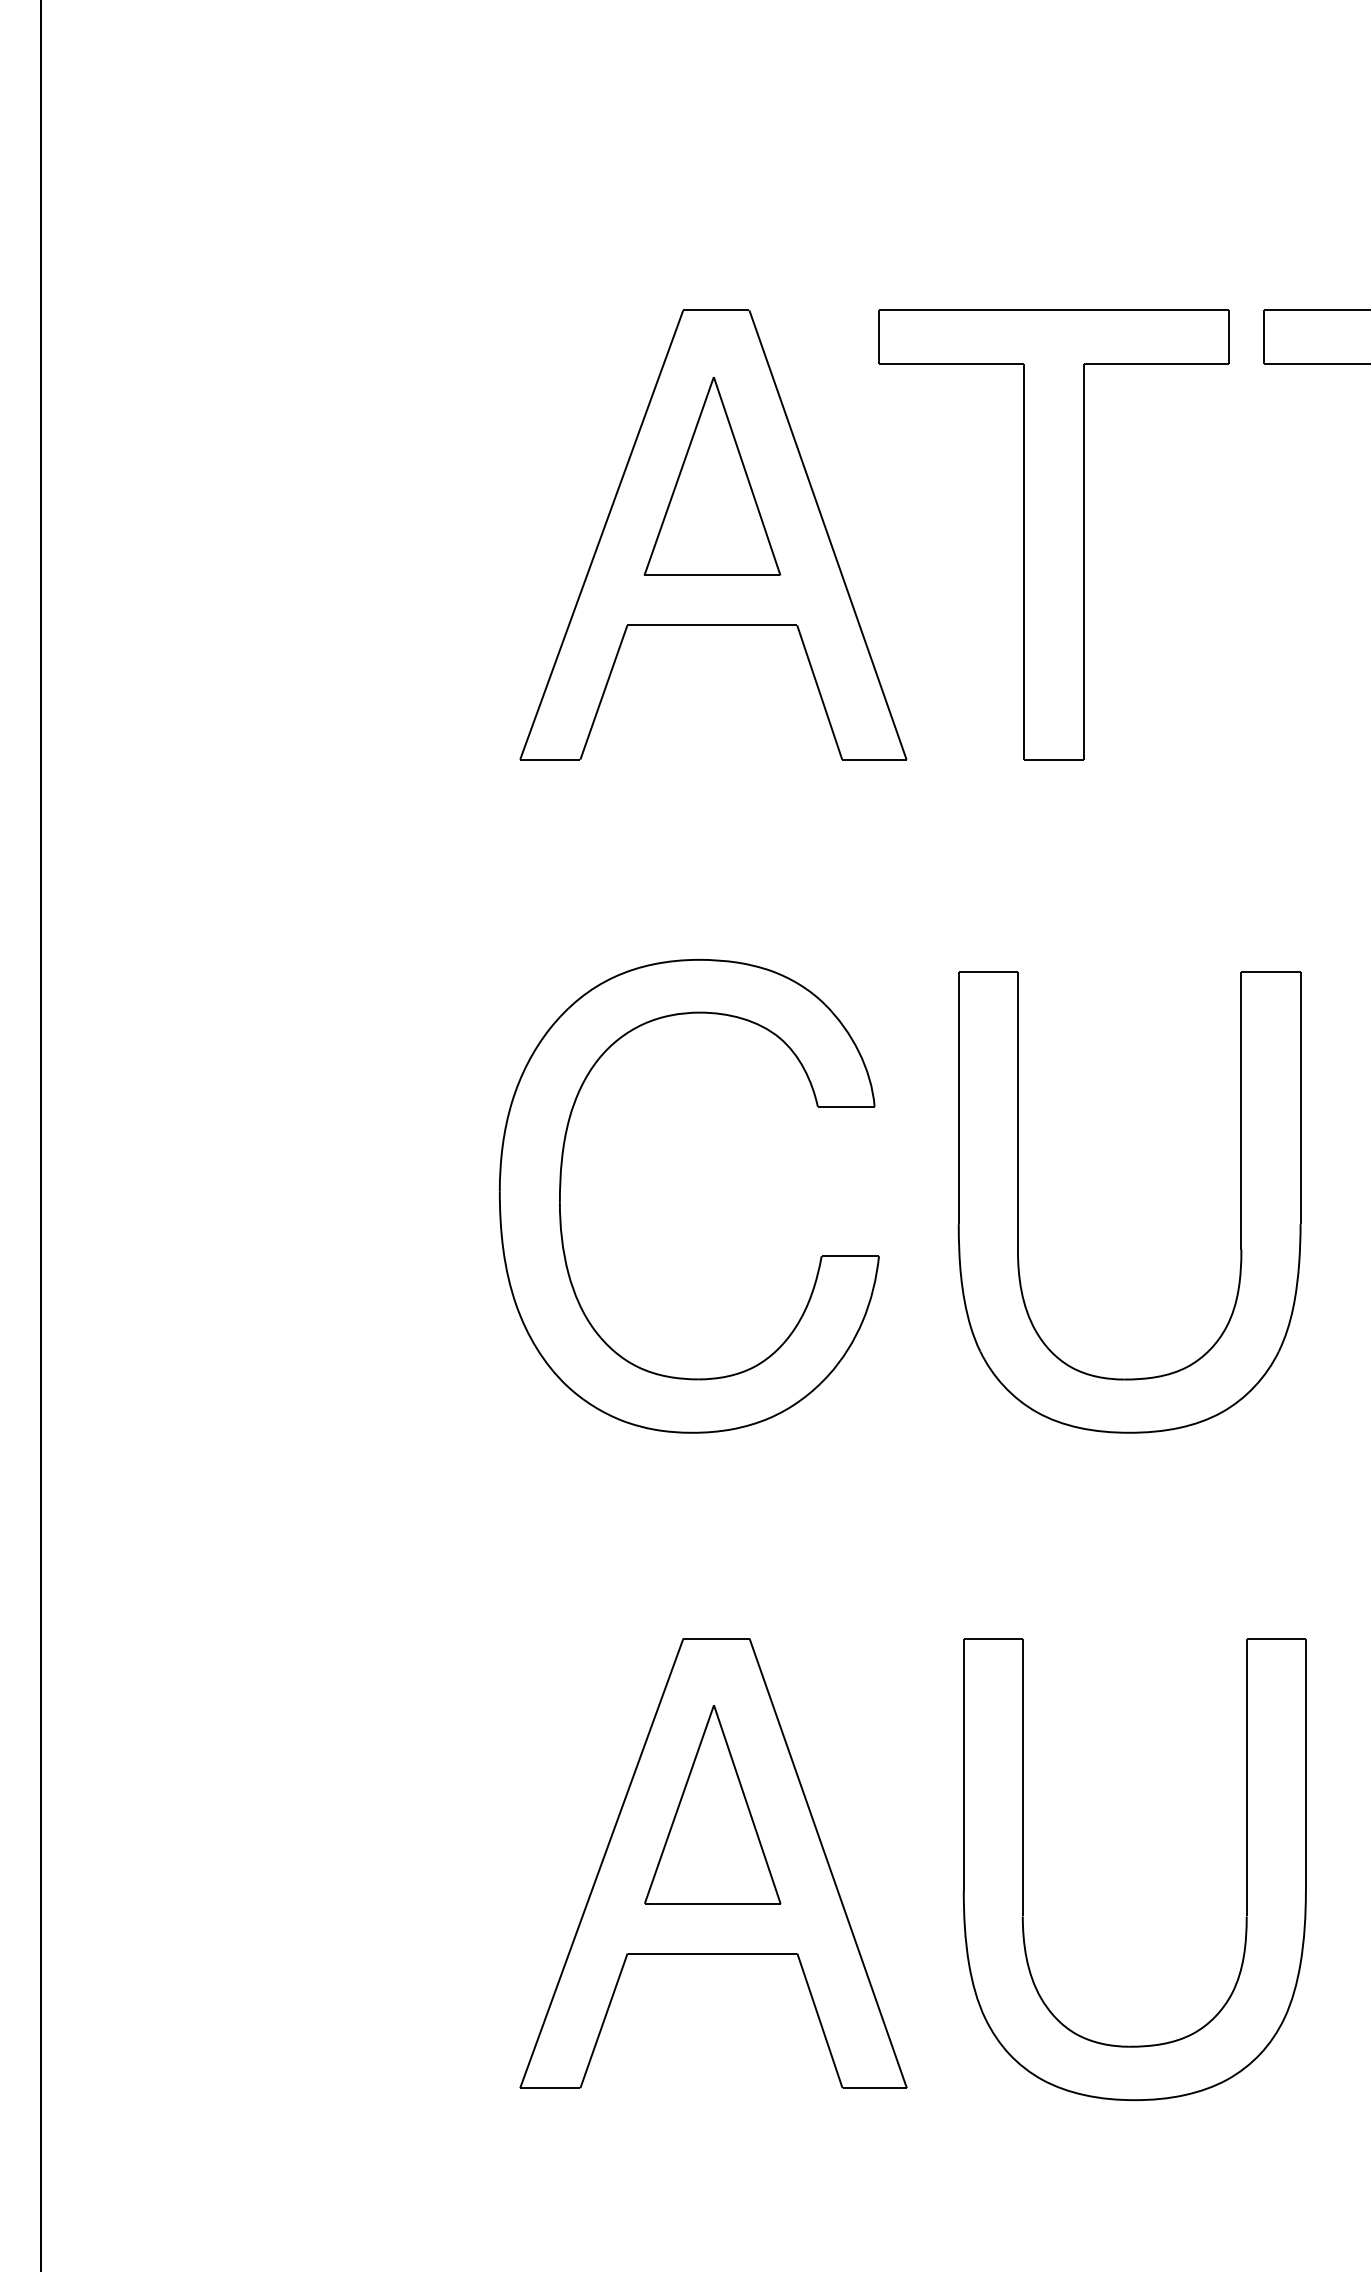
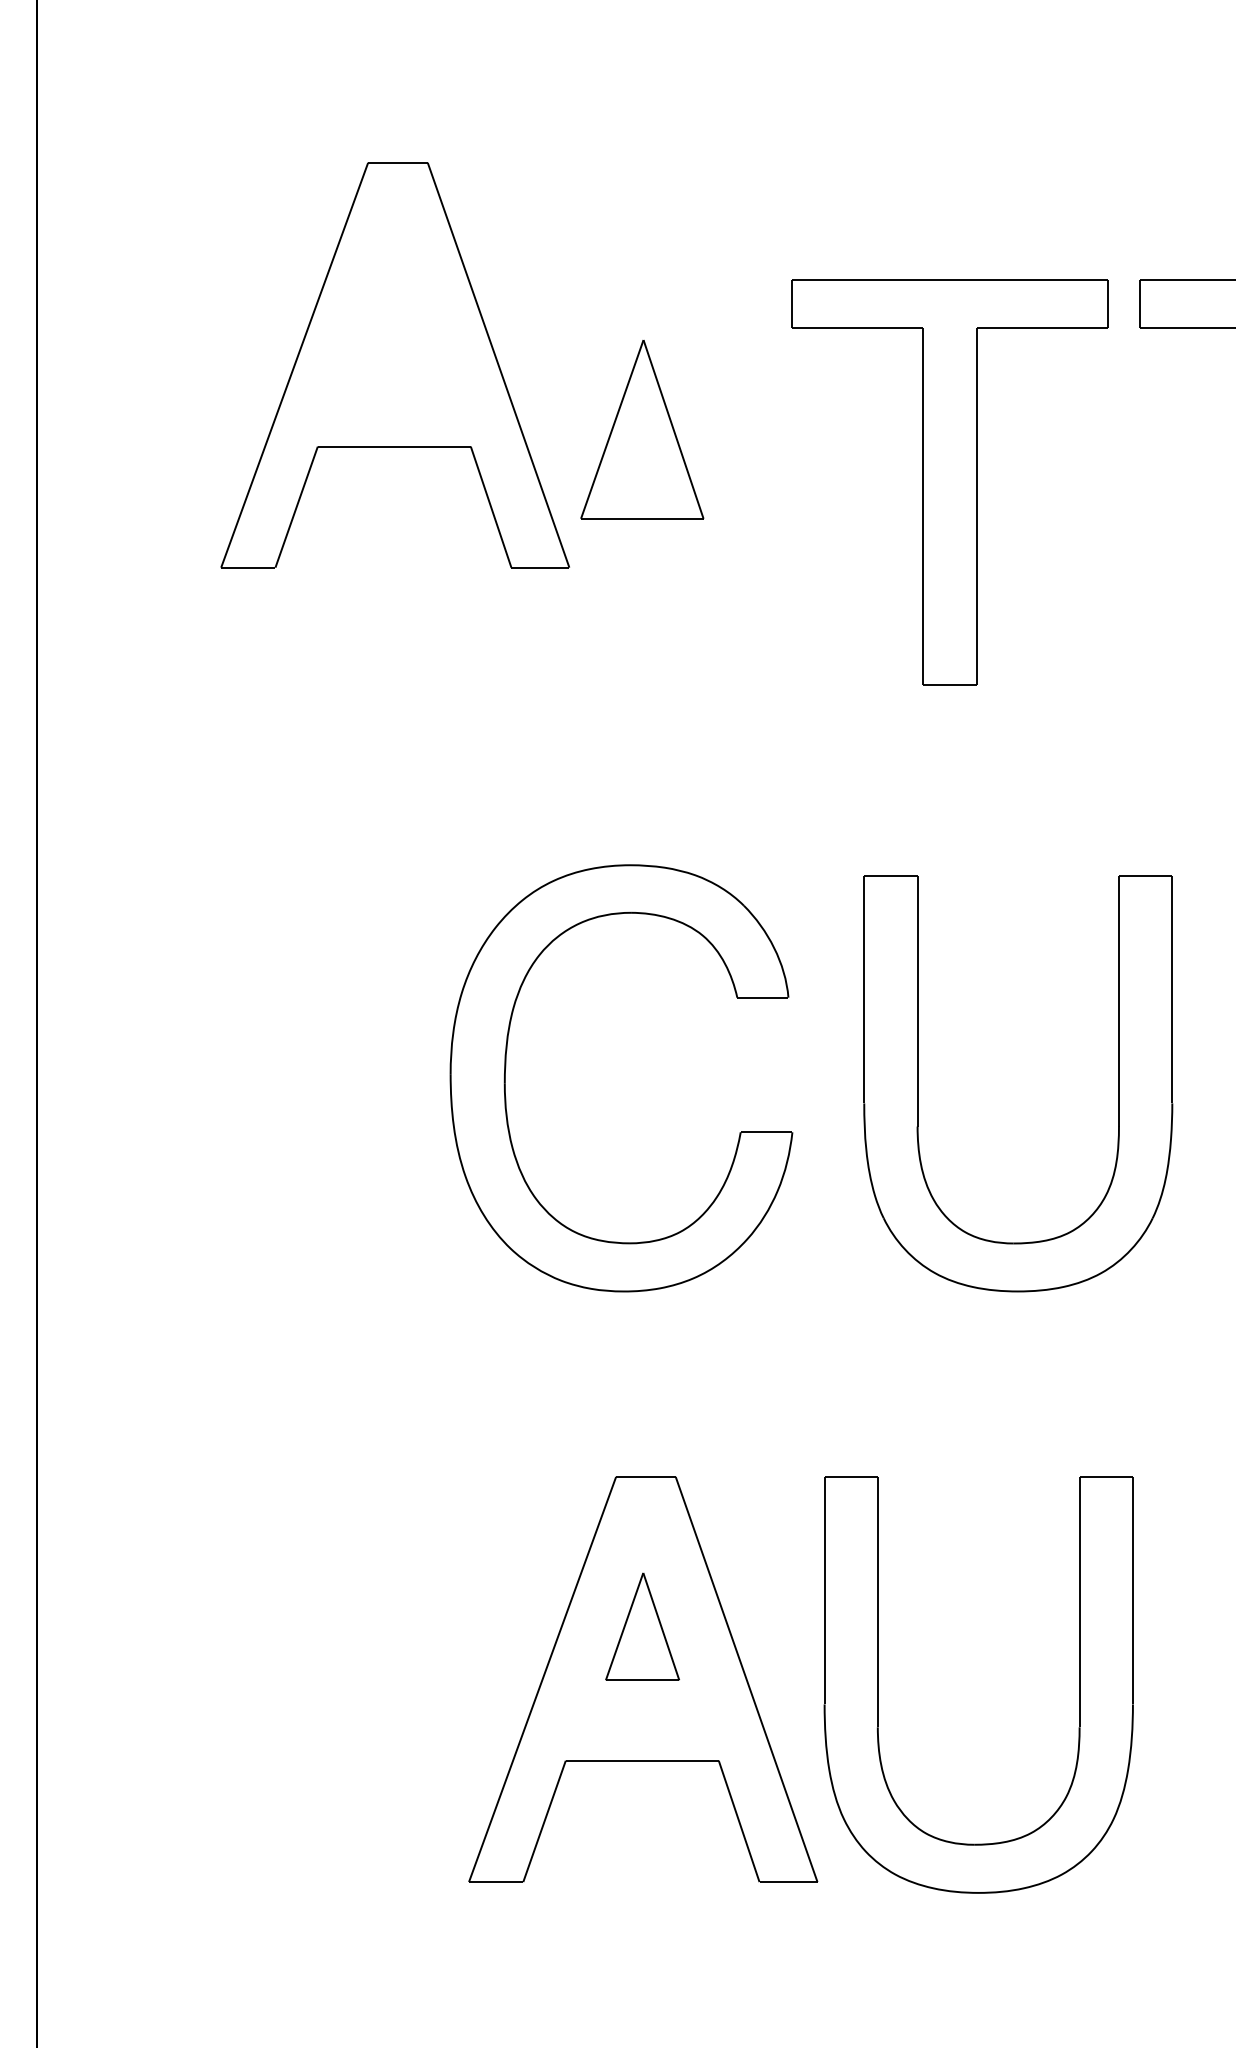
part: (713, 534) -> (395, 364), moved
part: (712, 1804) -> (642, 1626), size x0.6
part: (1023, 1869) -> (878, 1685), moved

